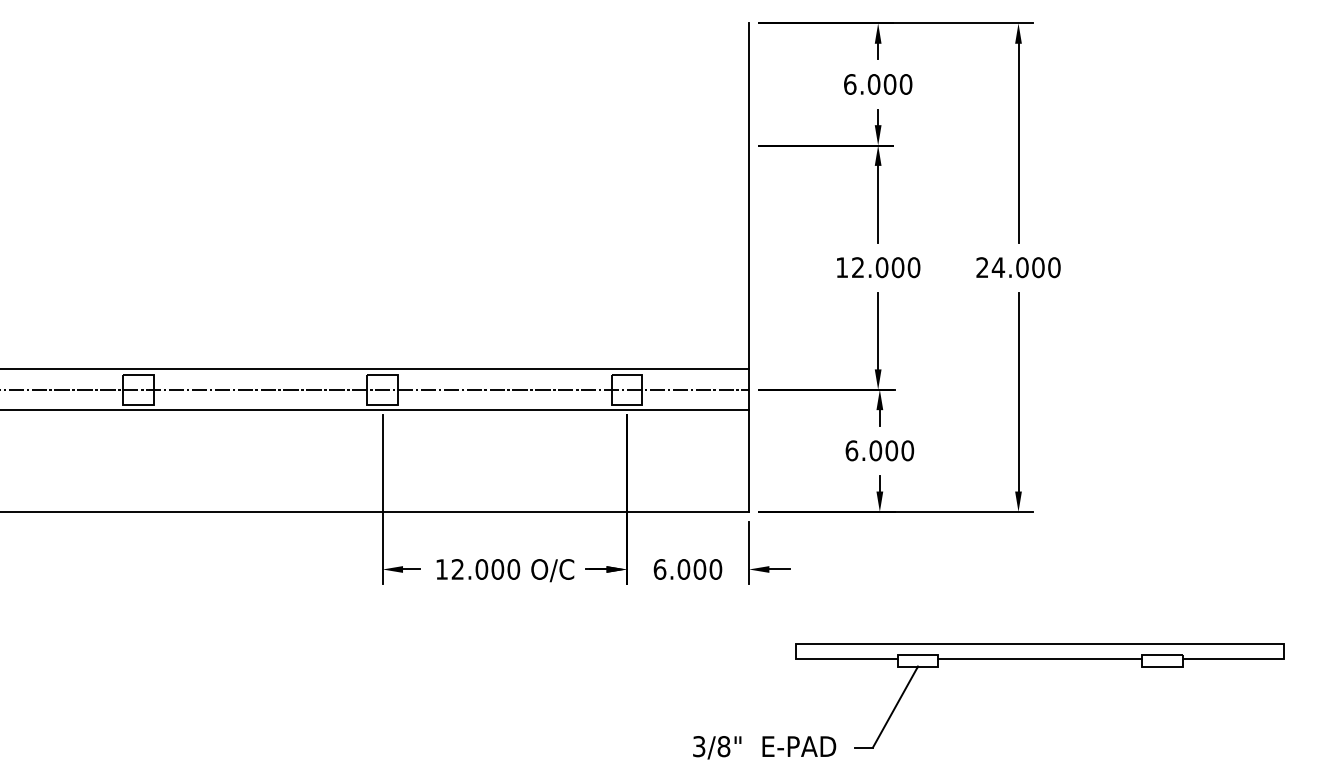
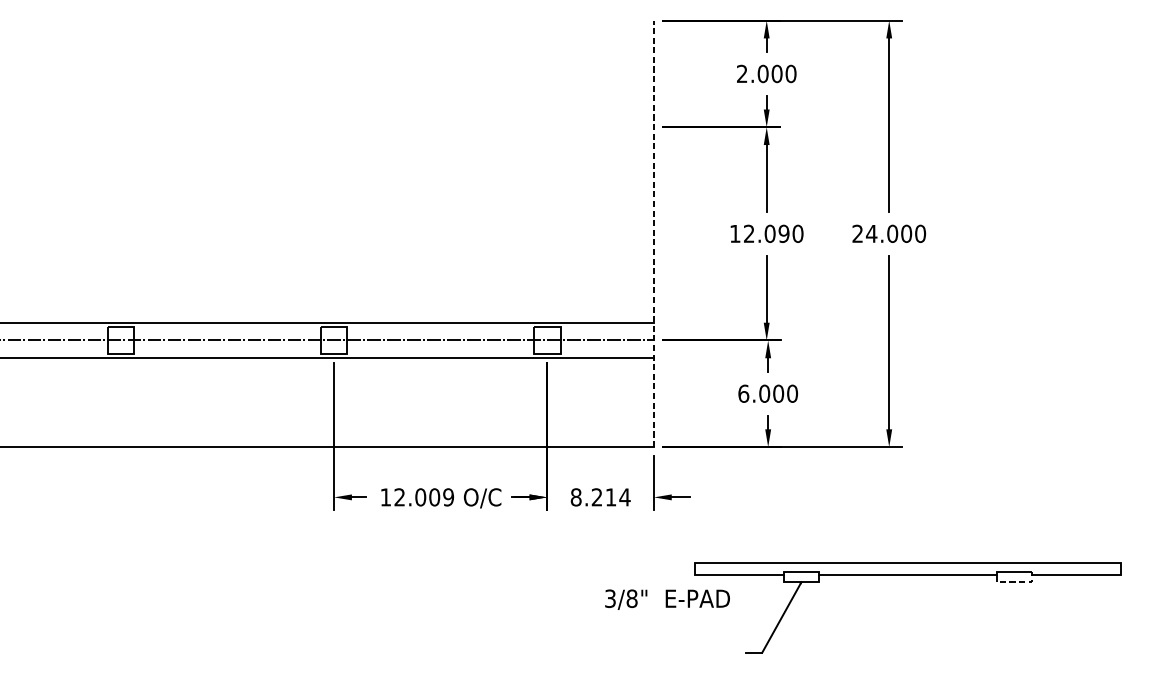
text: (850, 84) -> (742, 73), 6.000 -> 2.000
line: (749, 267) -> (654, 233), solid -> dashed
text: (897, 267) -> (783, 233), 12.000 -> 12.090
text: (513, 569) -> (448, 497), 12.000 -> 12.009
text: (687, 569) -> (600, 497), 6.000 -> 8.214
line: (1162, 666) -> (1014, 582), solid -> dashed
text: (764, 747) -> (667, 599), moved

